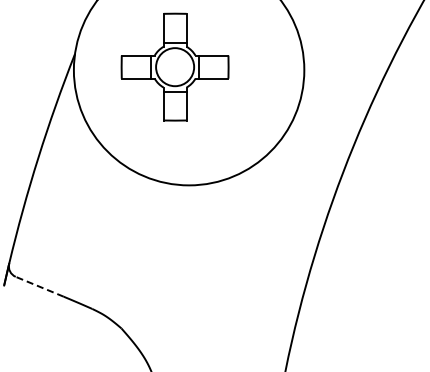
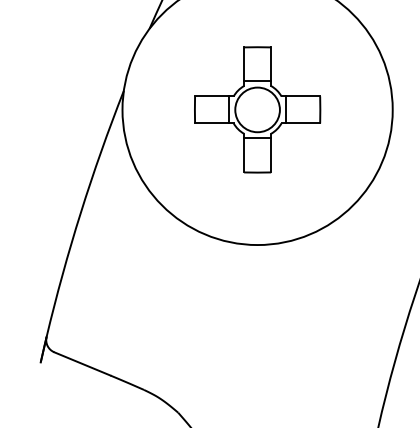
part: (174, 66) -> (256, 109), moved
line: (39, 286) -> (82, 363), dashed -> solid

